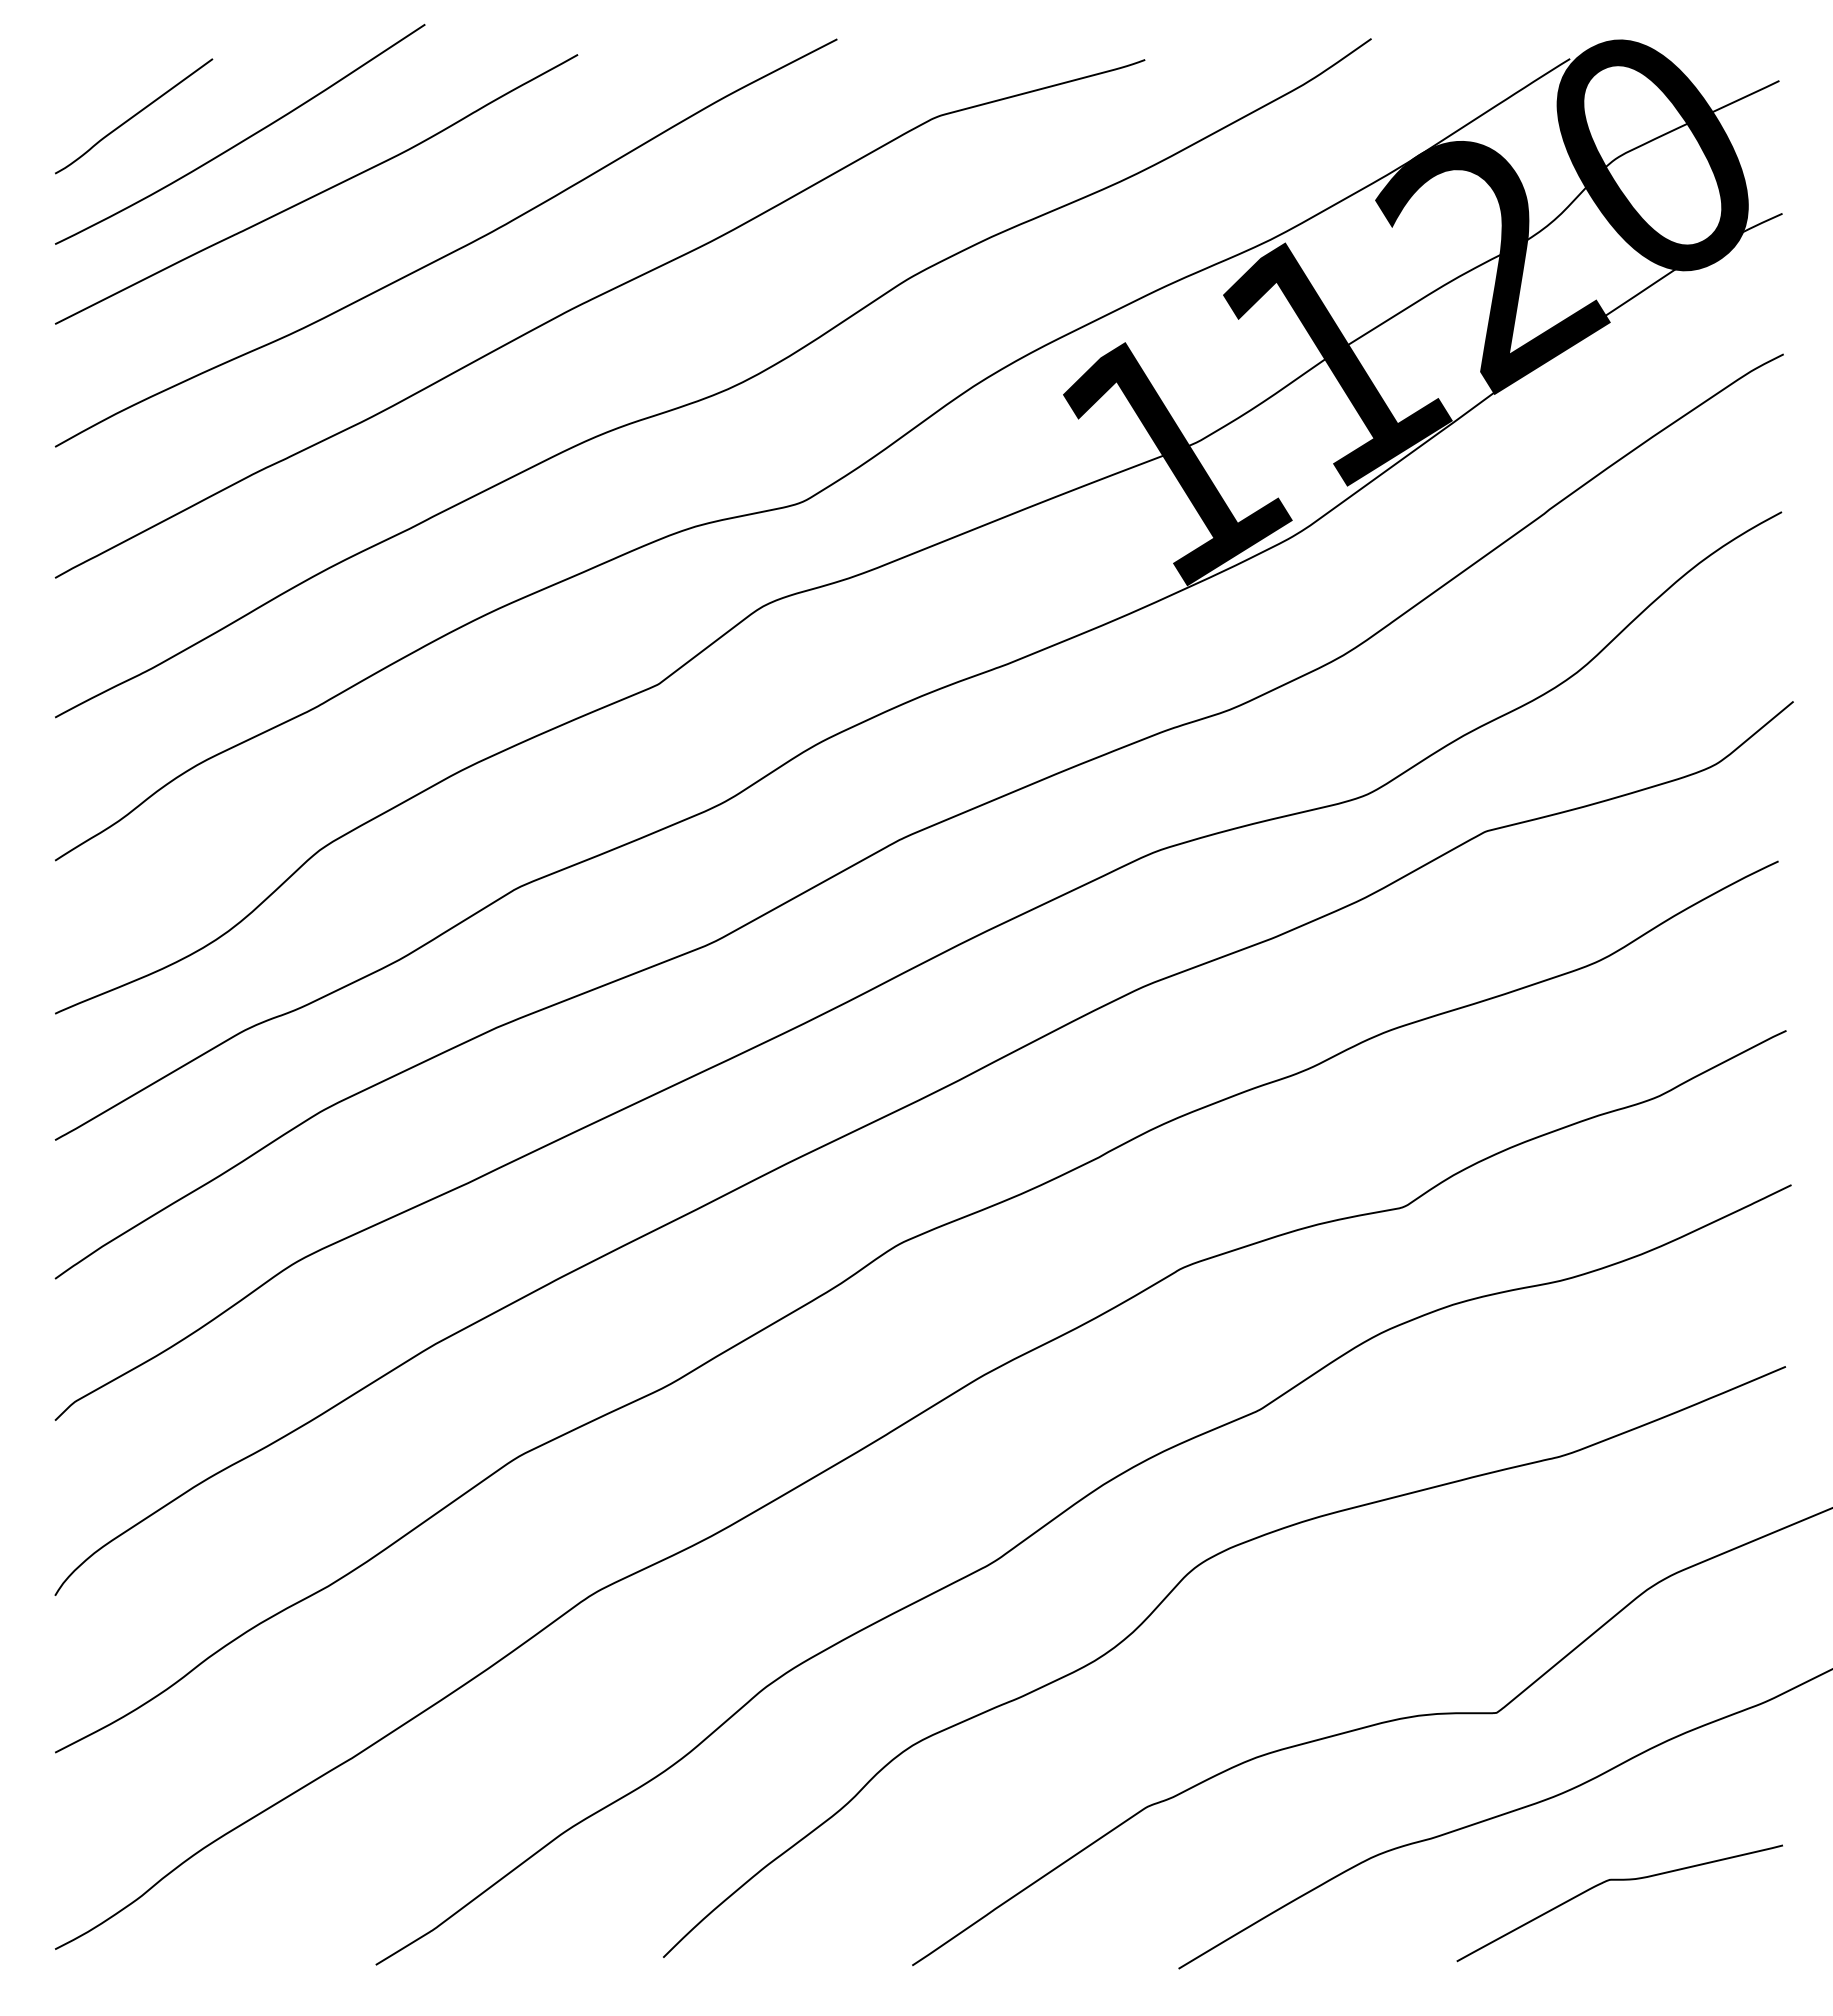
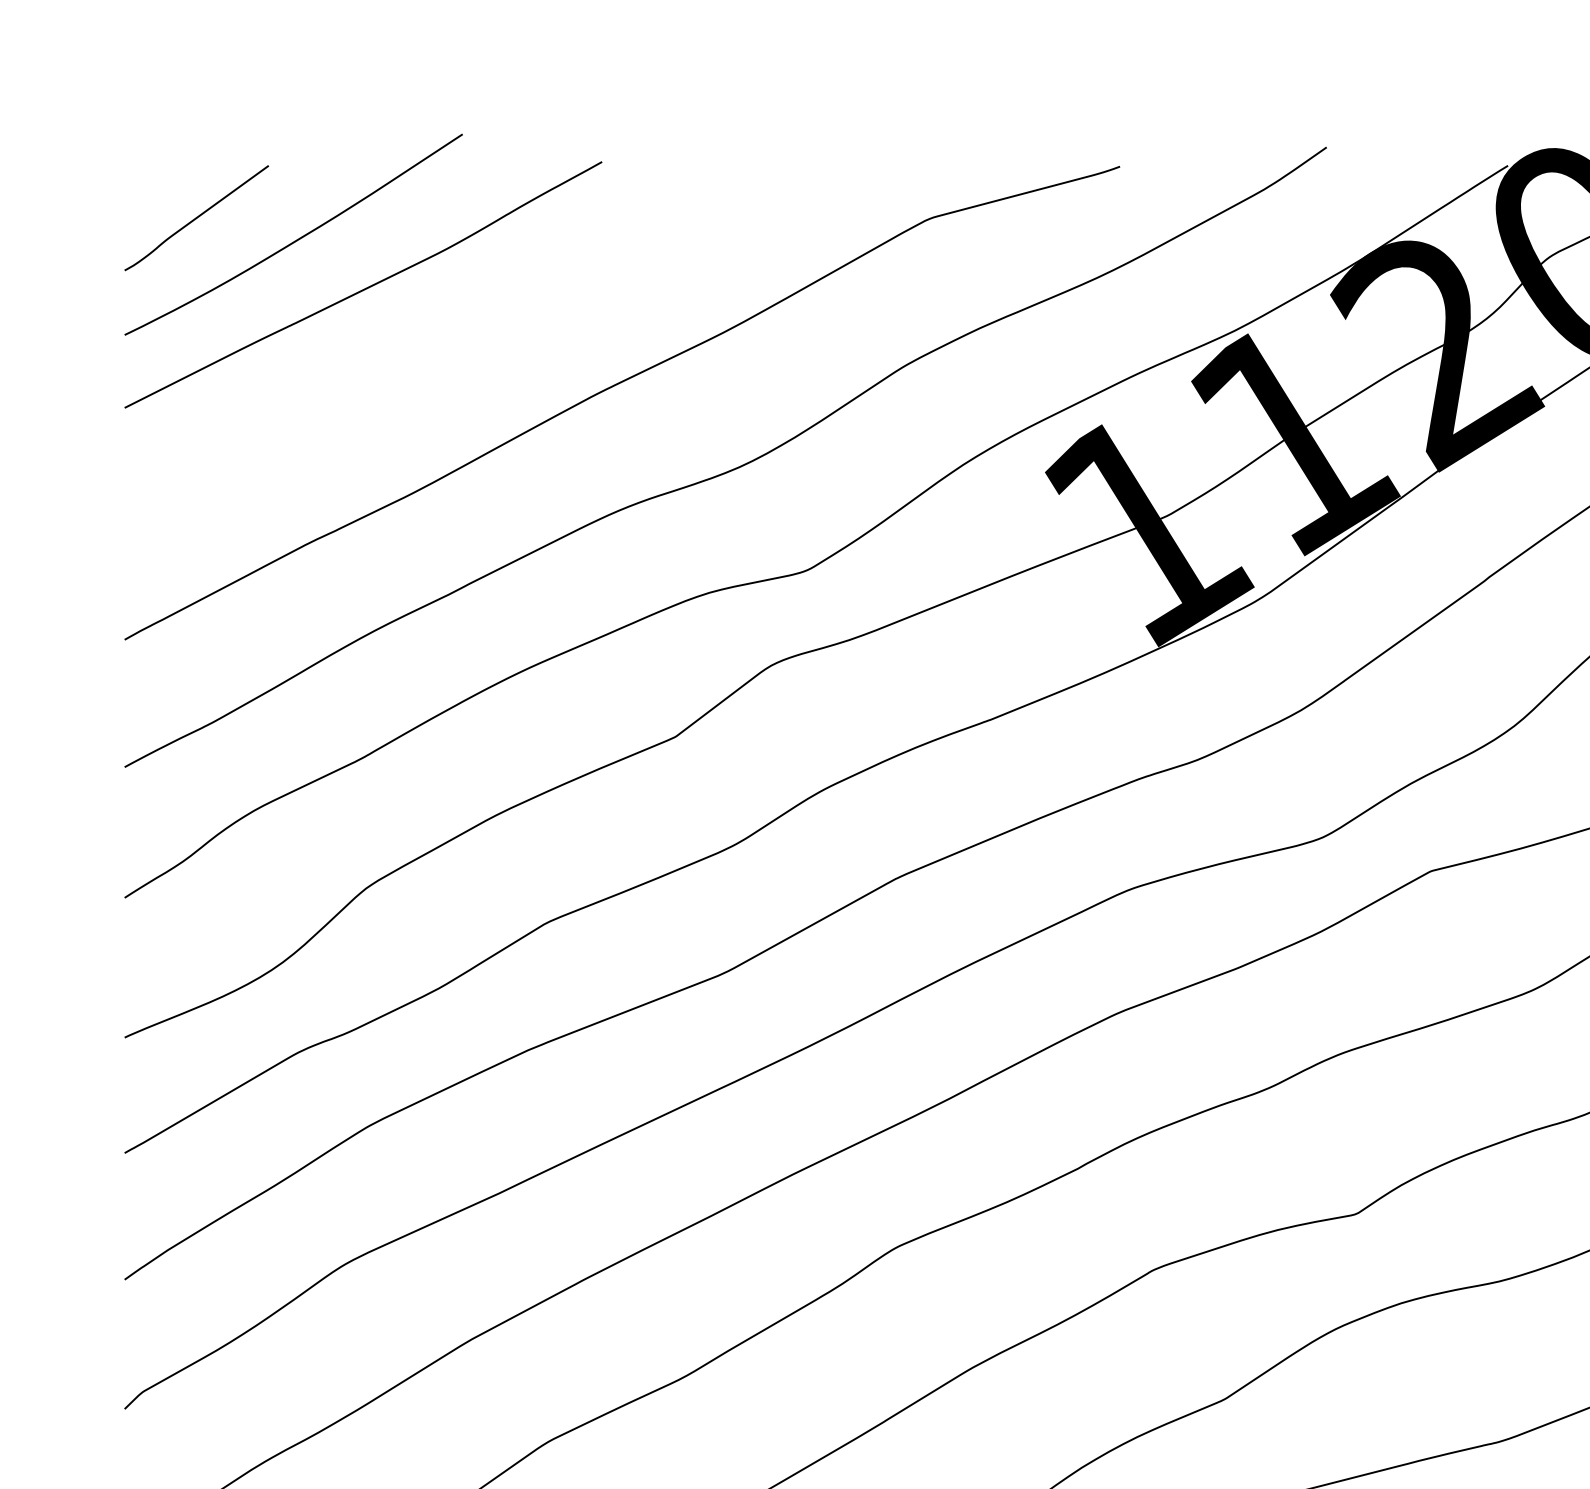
curve: (450, 252) -> (485, 342), removed

